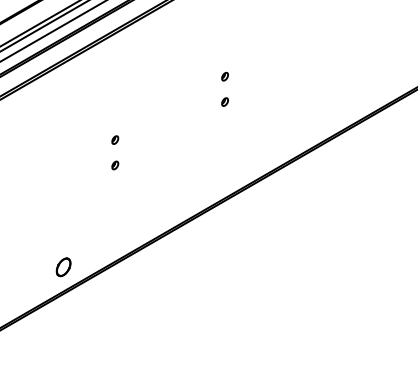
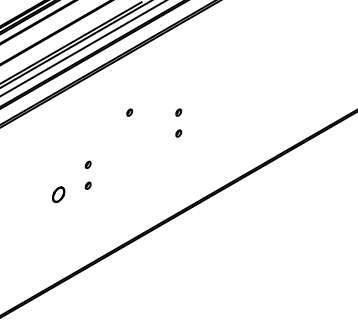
part: (165, 76) -> (129, 112), added
part: (63, 267) -> (58, 194), moved

